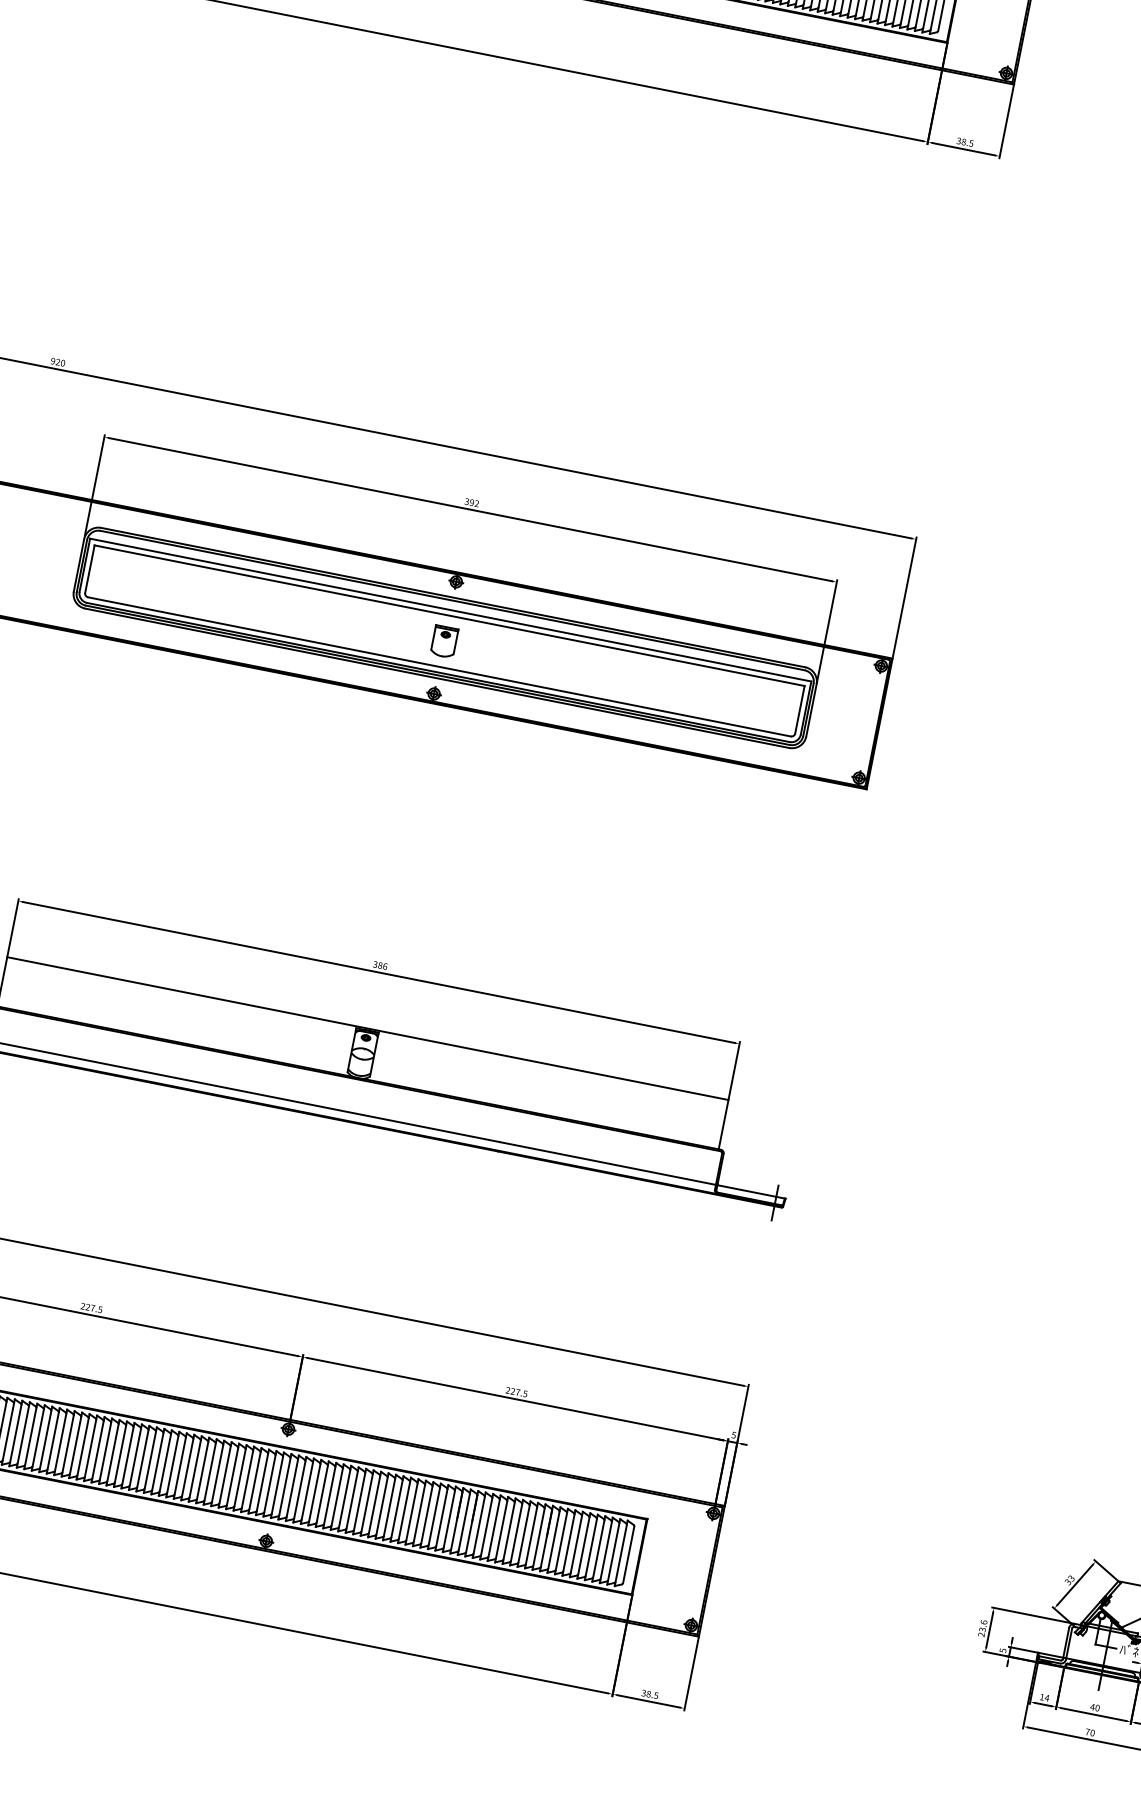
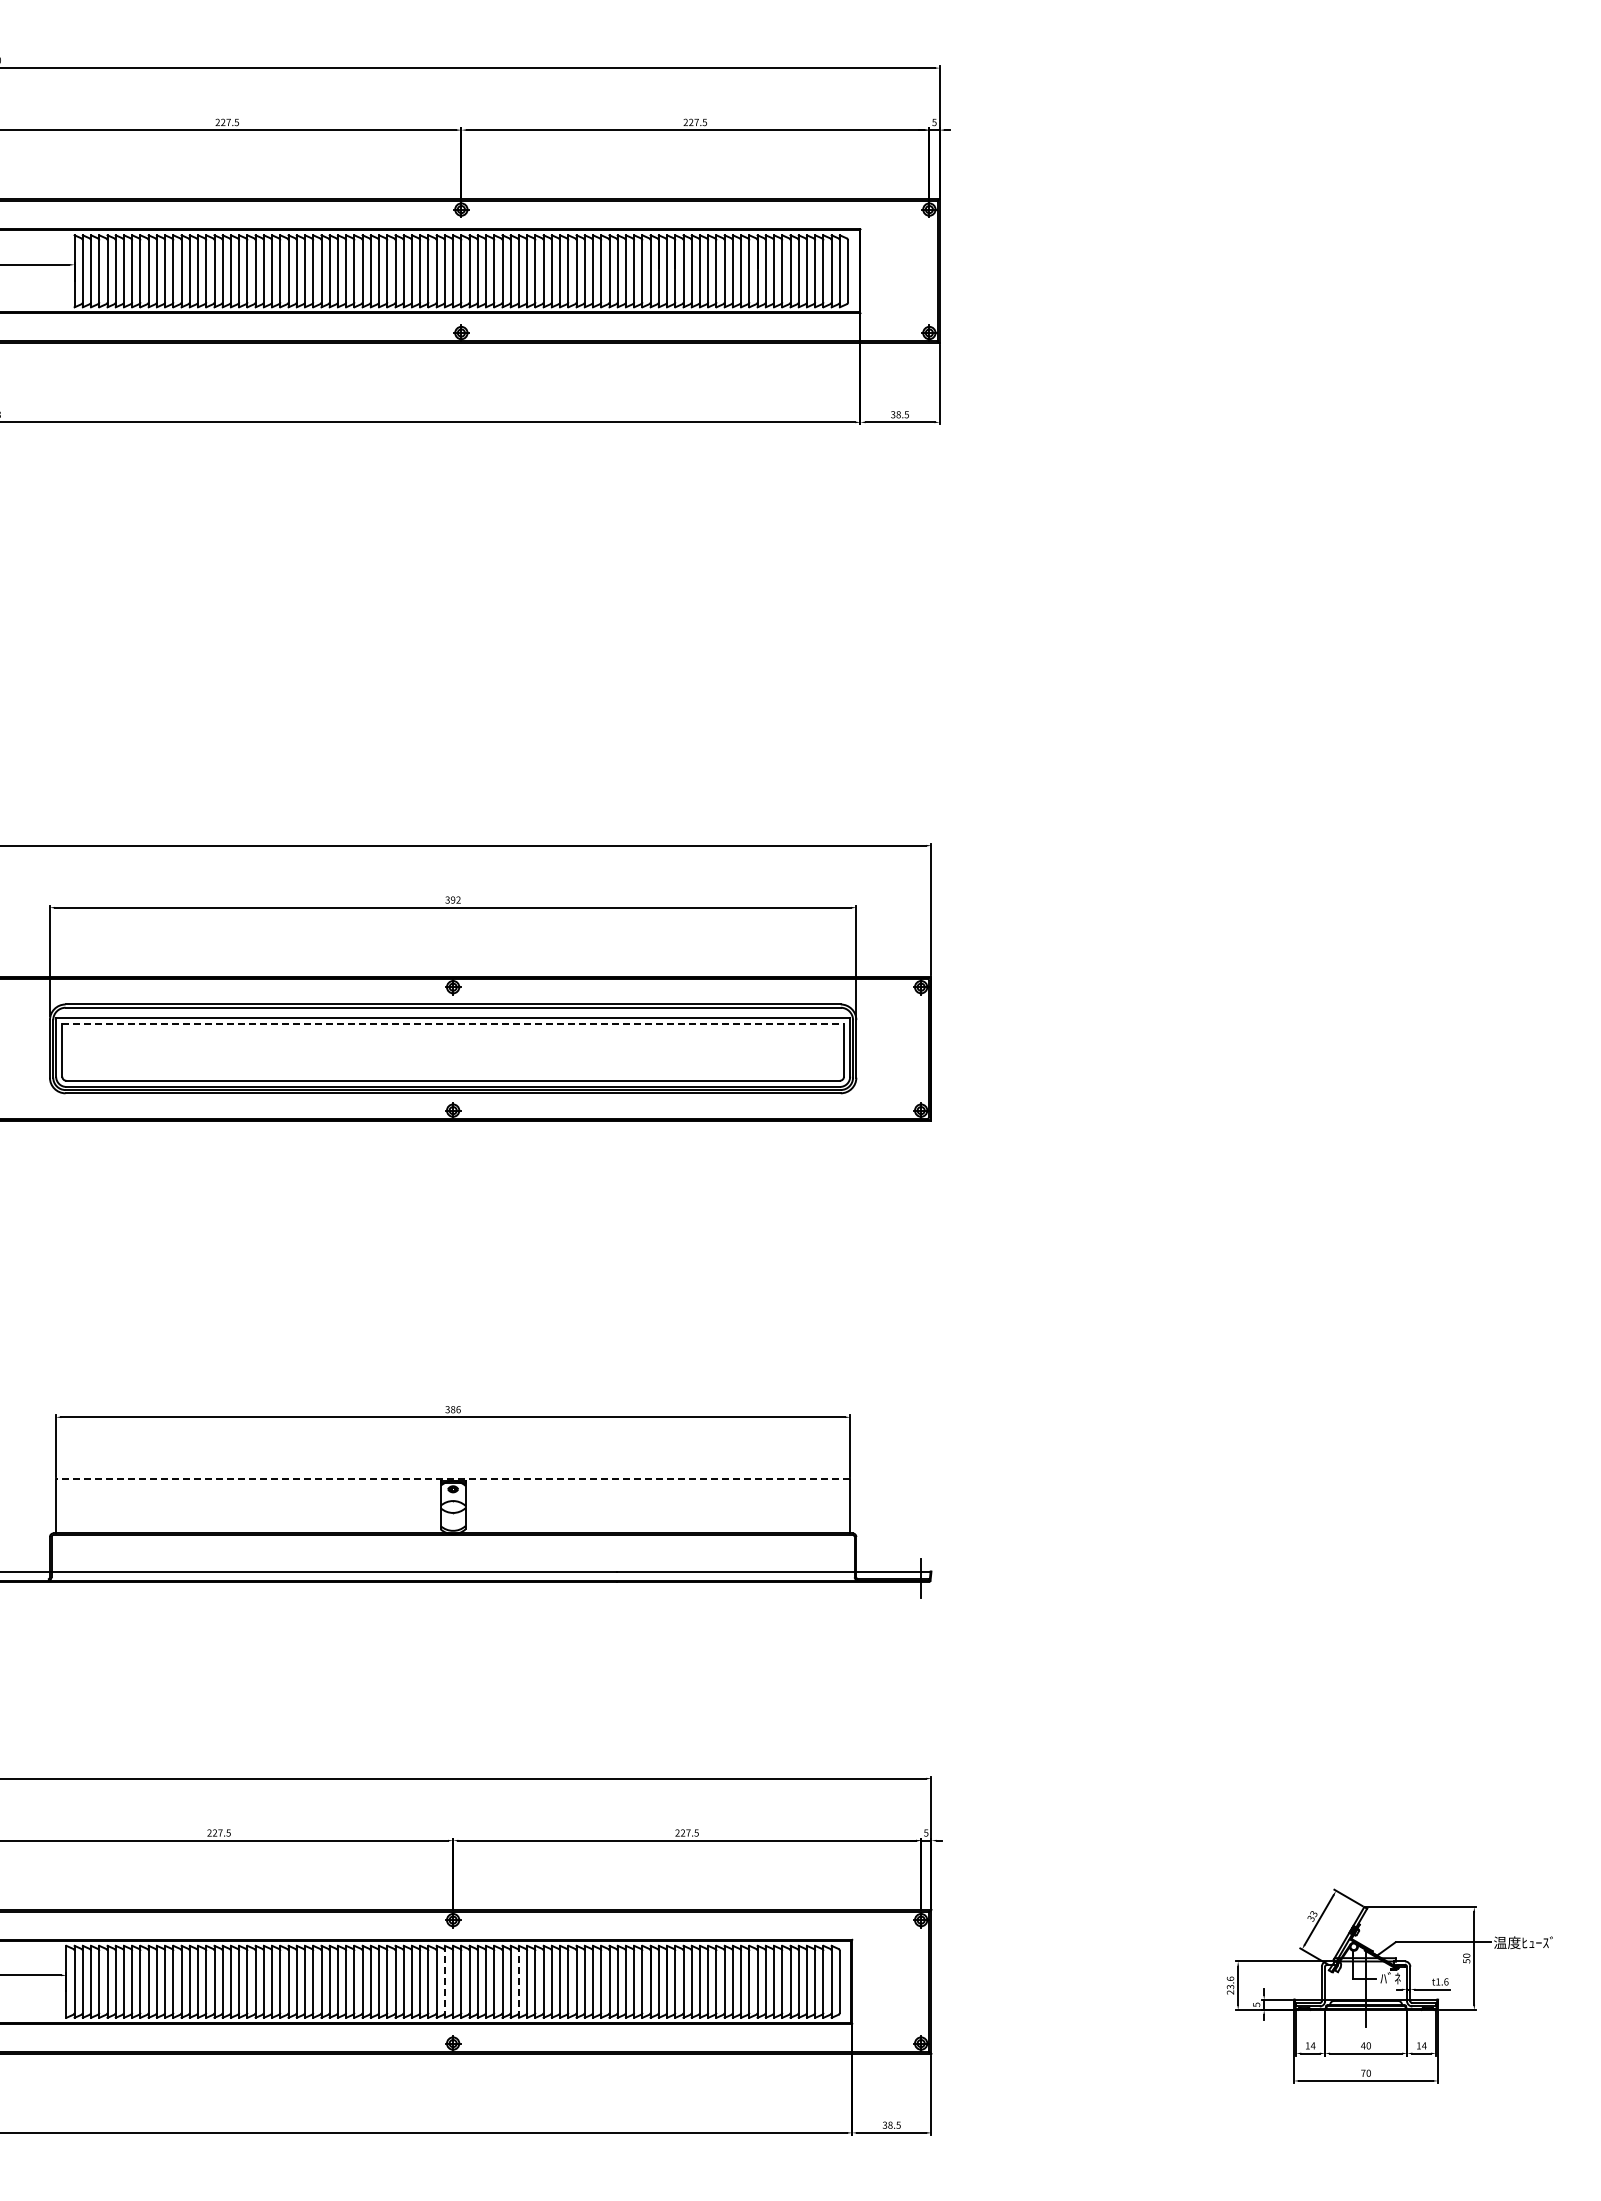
line: (449, 615) -> (453, 1024), solid -> dashed
part: (444, 642) -> (453, 1053), removed
line: (367, 1028) -> (452, 1479), solid -> dashed
line: (269, 1483) -> (444, 1981), solid -> dashed
line: (336, 1496) -> (518, 1981), solid -> dashed

